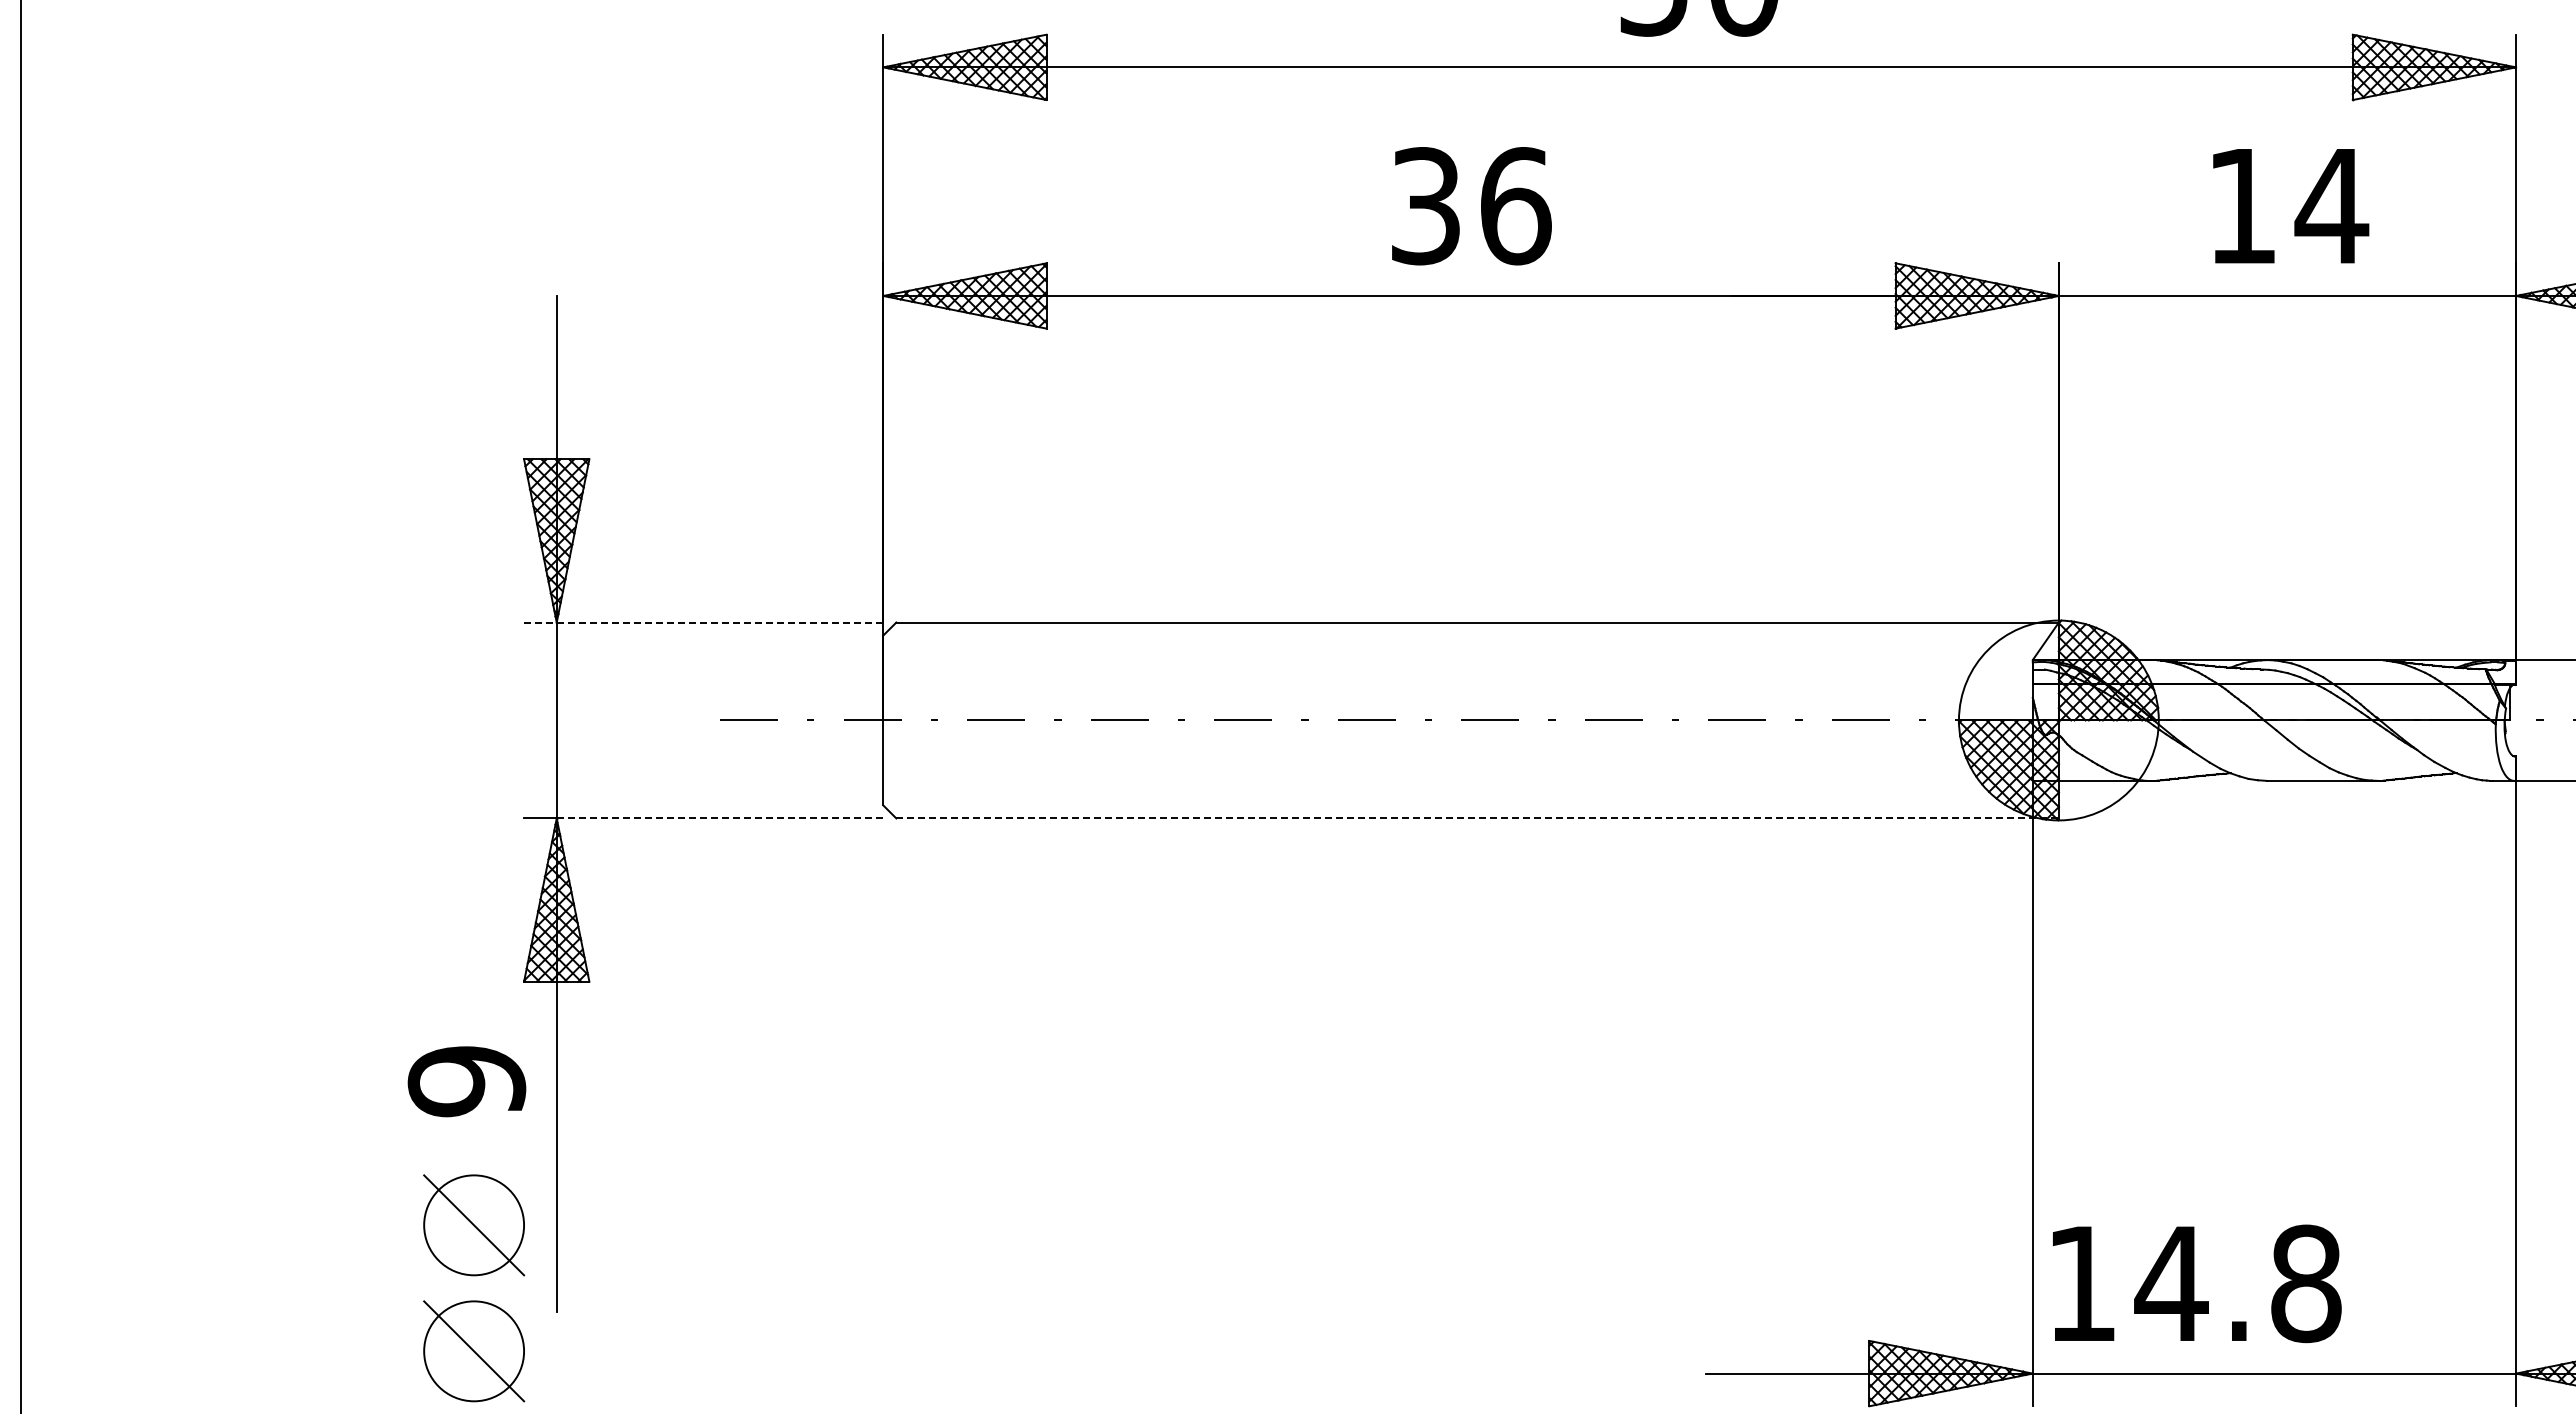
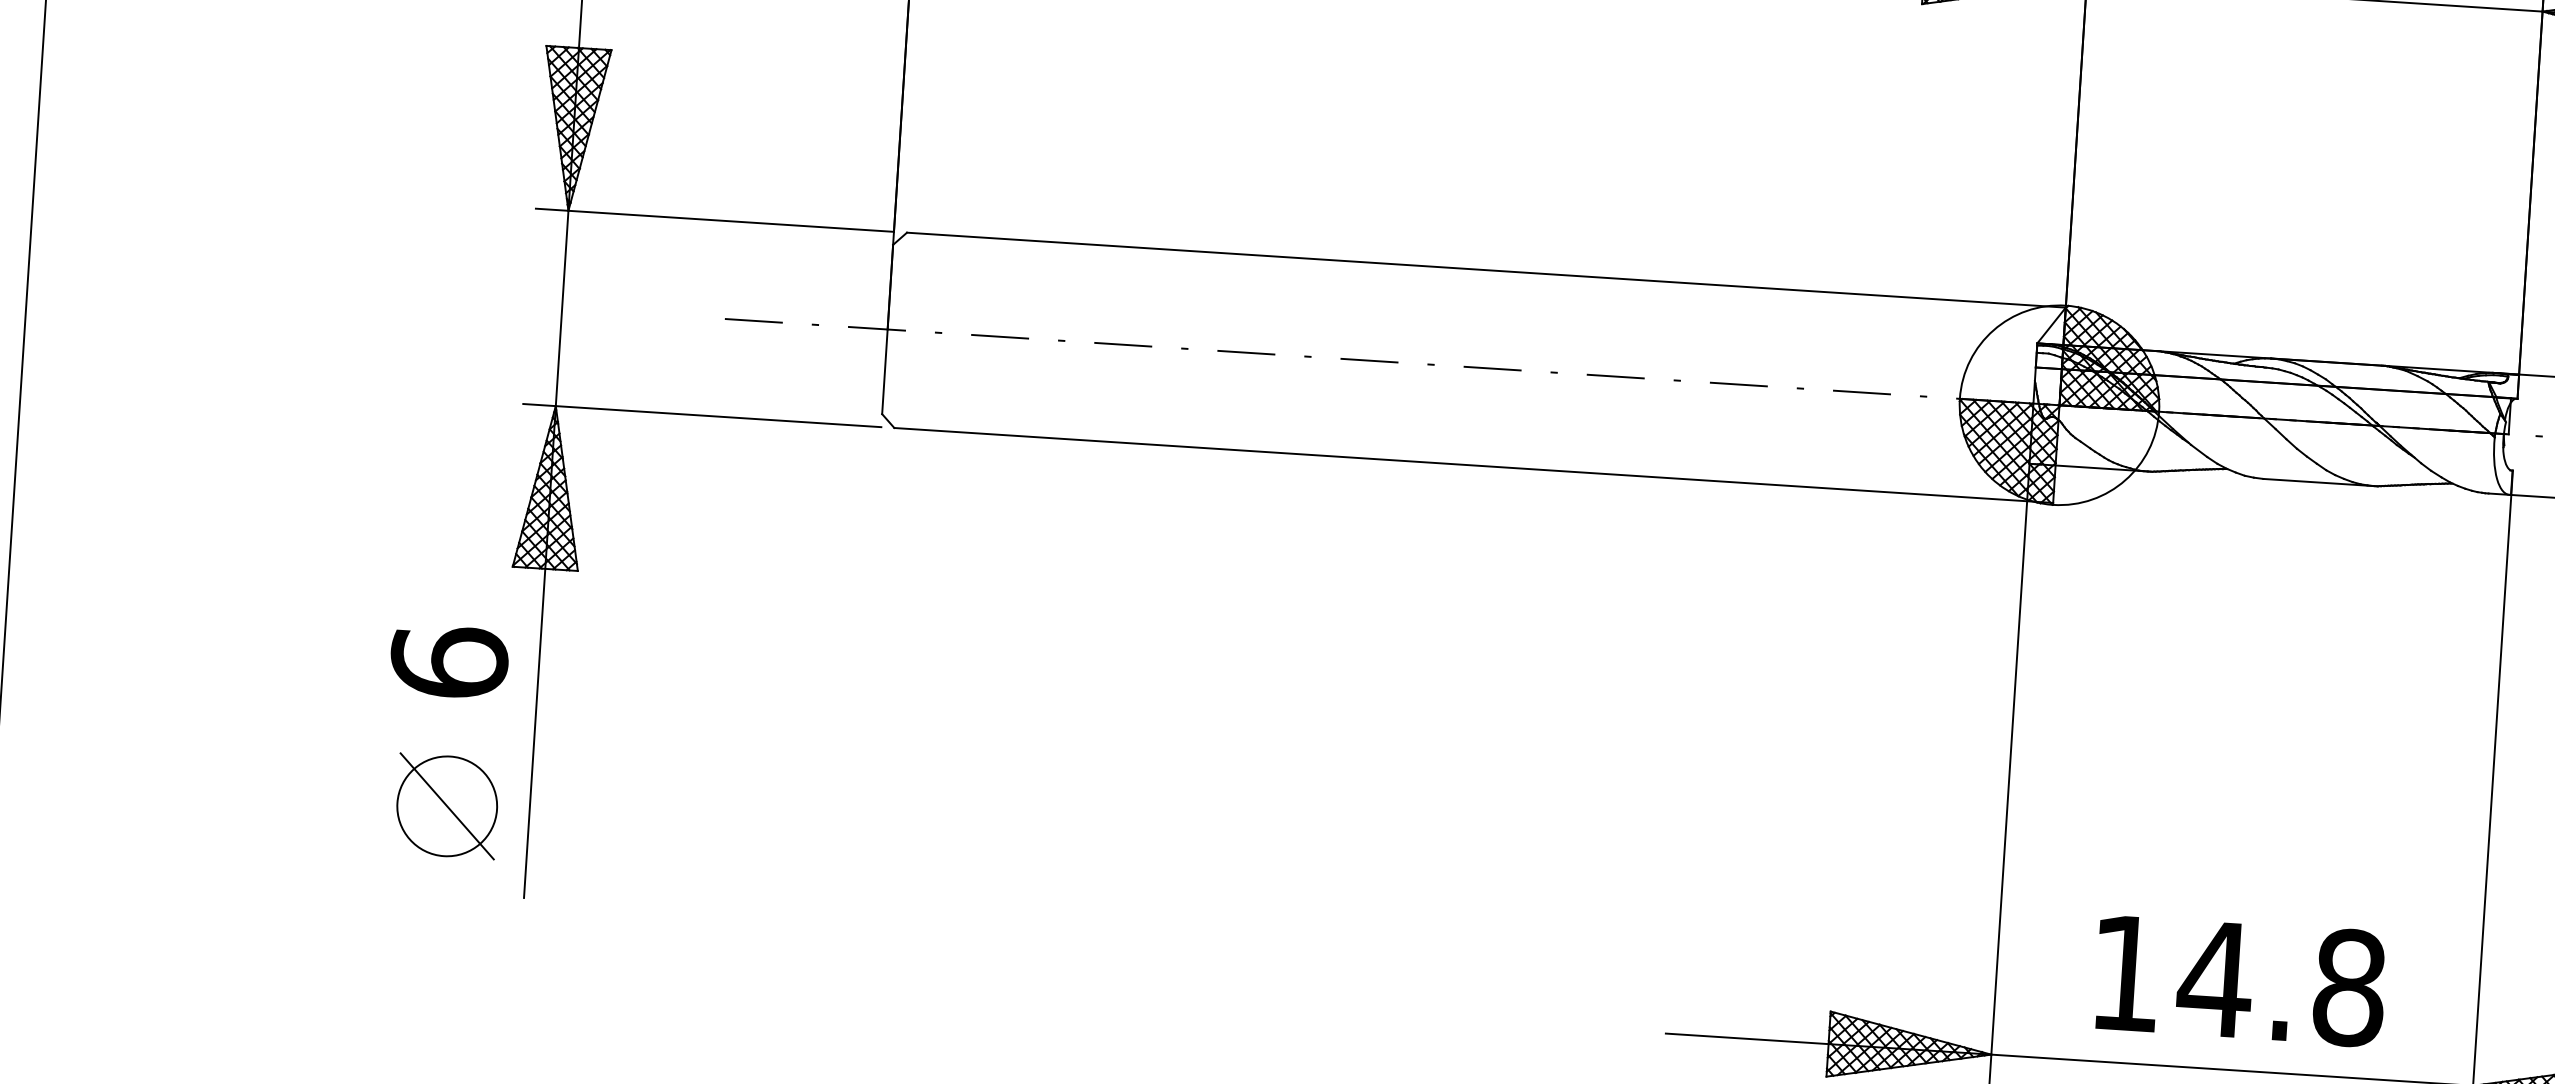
line: (703, 622) -> (714, 220), dashed -> solid
line: (719, 818) -> (718, 416), dashed -> solid
line: (1478, 818) -> (1474, 465), dashed -> solid
text: (466, 1081) -> (448, 662), 9 -> 6
text: (2197, 1283) -> (2241, 980), moved
part: (474, 1351) -> (439, 932), removed

